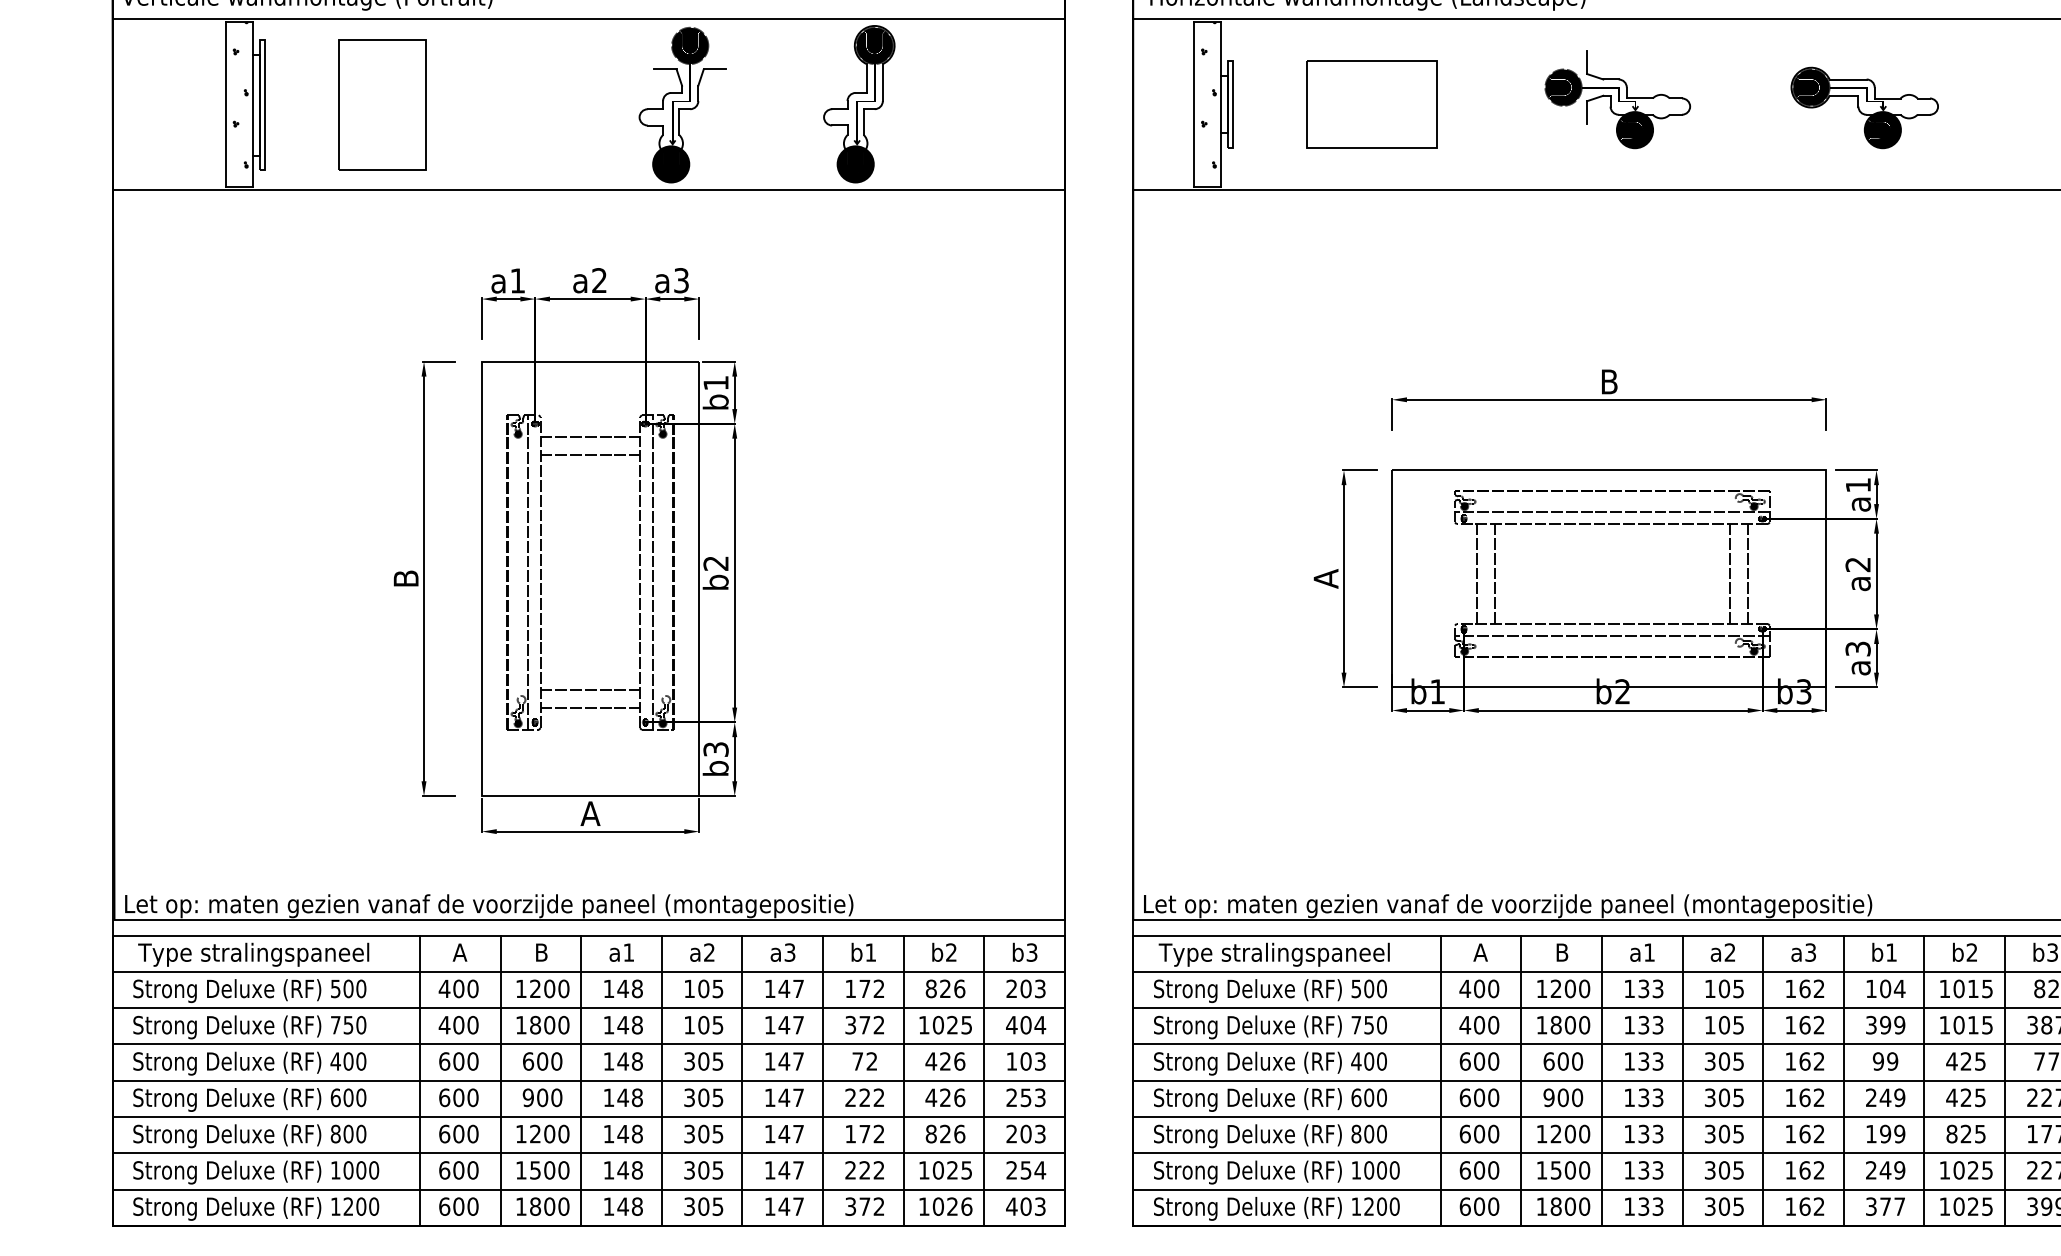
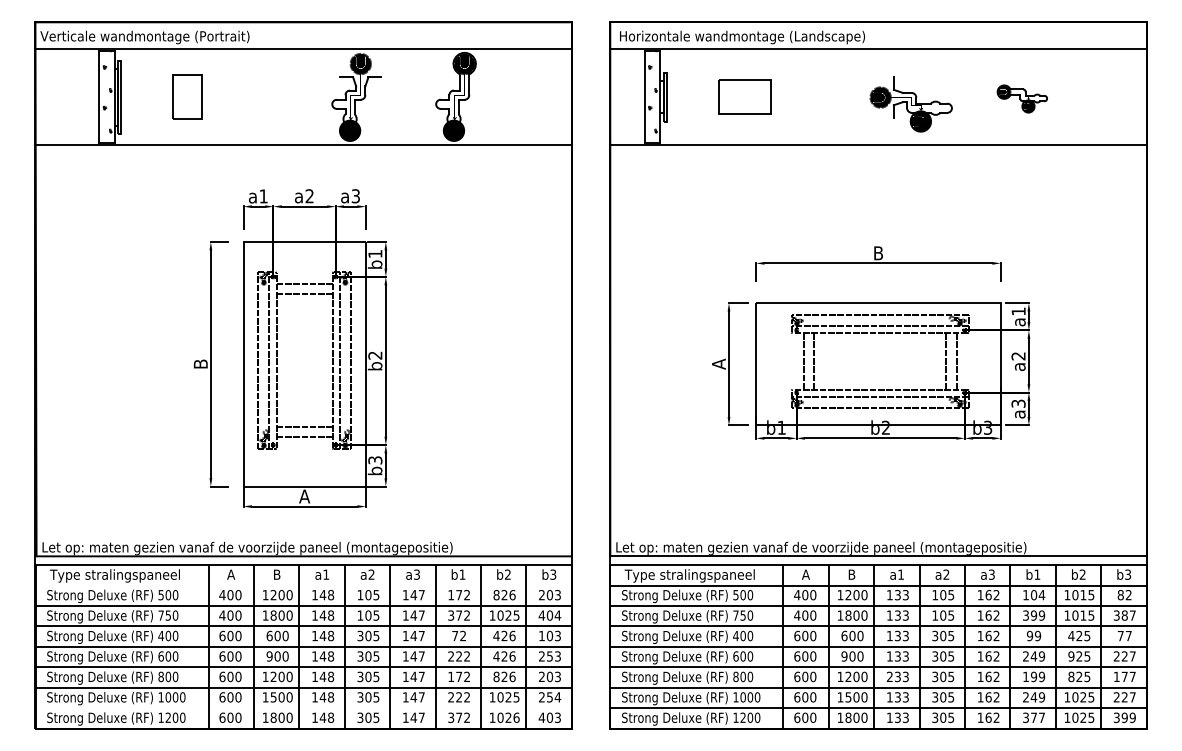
part: (1616, 99) -> (910, 104), moved
part: (382, 105) -> (187, 97), size x0.6
part: (1371, 105) -> (744, 97), size x0.7
part: (1865, 107) -> (1022, 98), size x0.6
line: (588, 971) -> (303, 585), removed
text: (1952, 1097) -> (1071, 656), 425 -> 925
text: (1628, 1133) -> (889, 676), 133 -> 233
line: (588, 1190) -> (303, 708), removed

